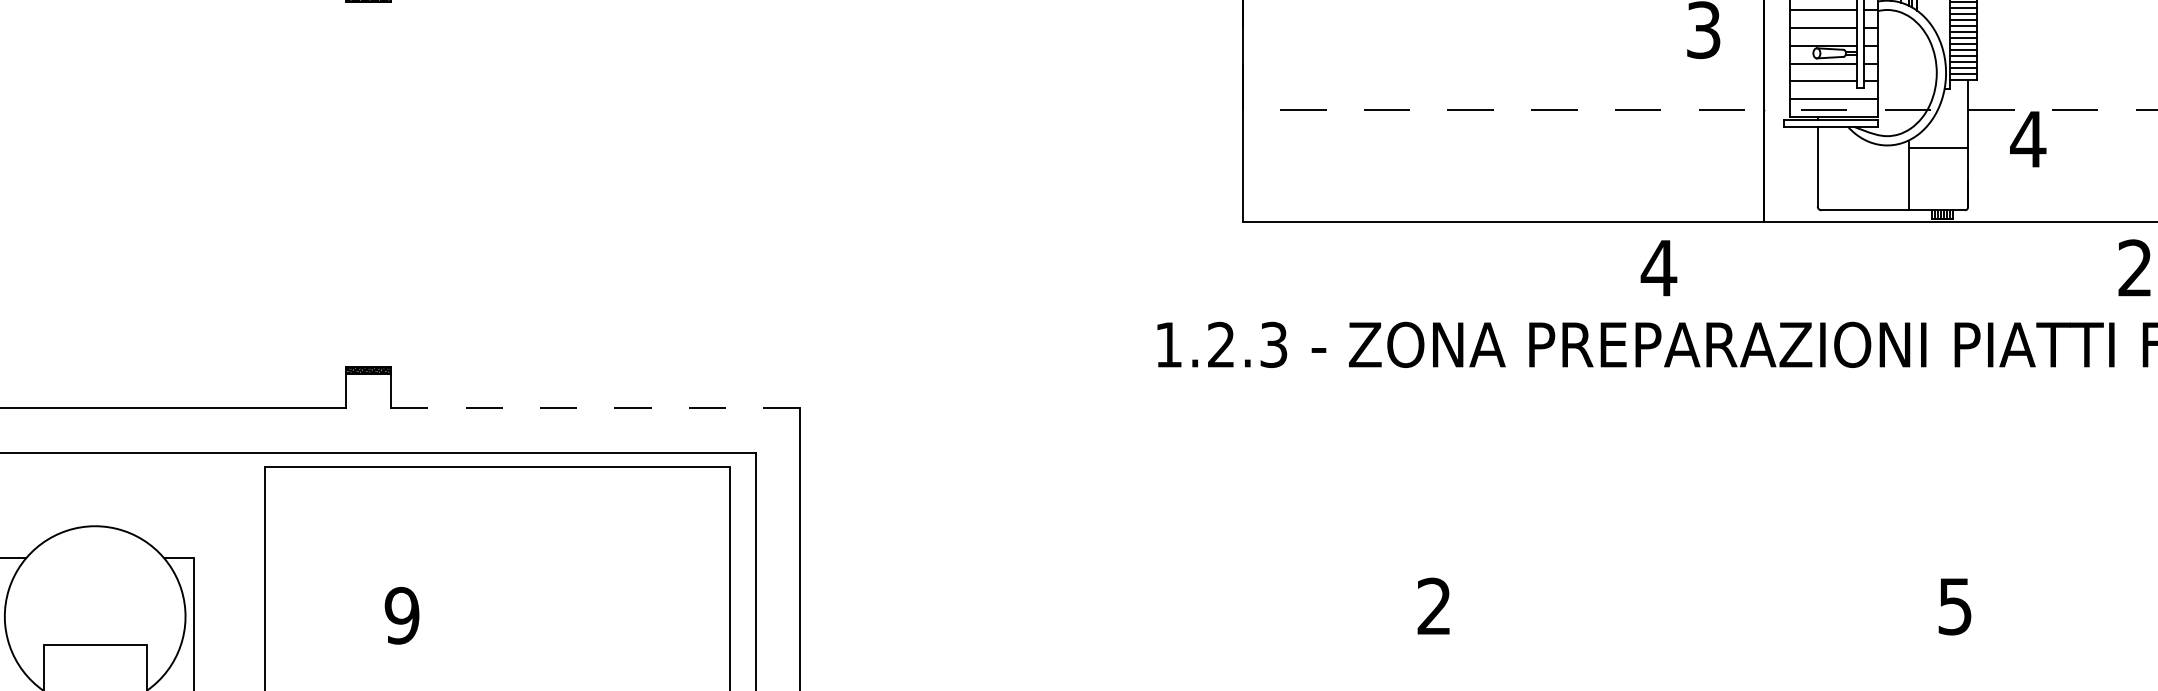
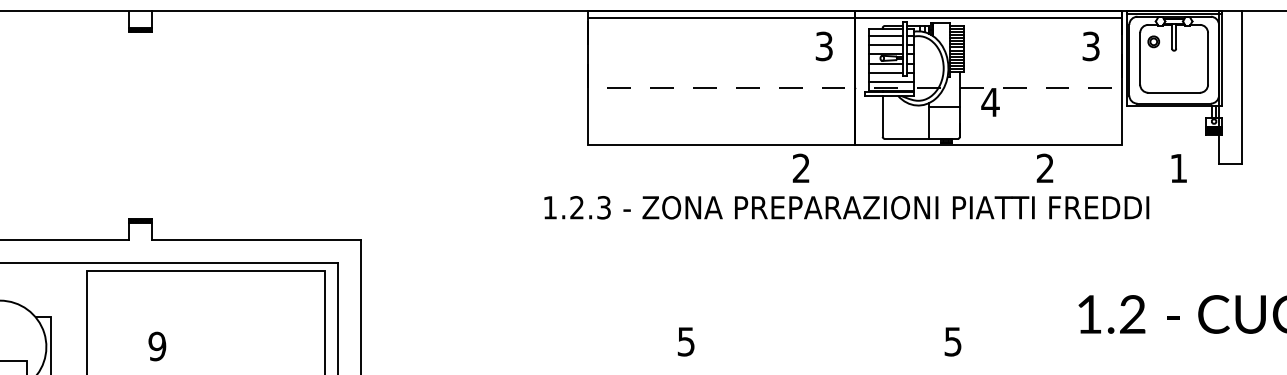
text: (1659, 266) -> (801, 167), 4 -> 2
line: (595, 408) -> (256, 240), dashed -> solid
text: (1432, 605) -> (685, 341), 2 -> 5

